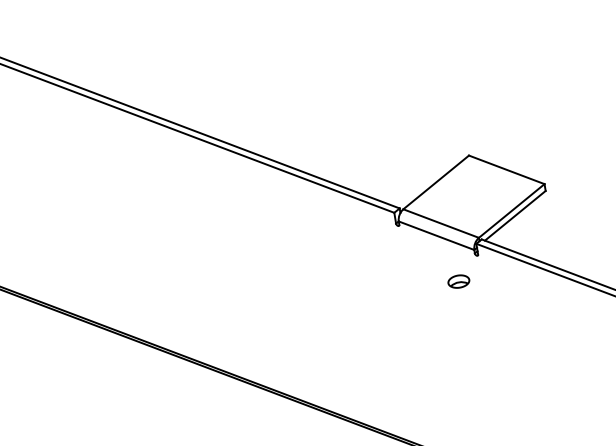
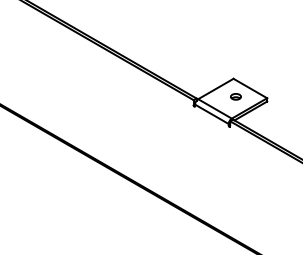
part: (457, 281) -> (235, 96), moved

